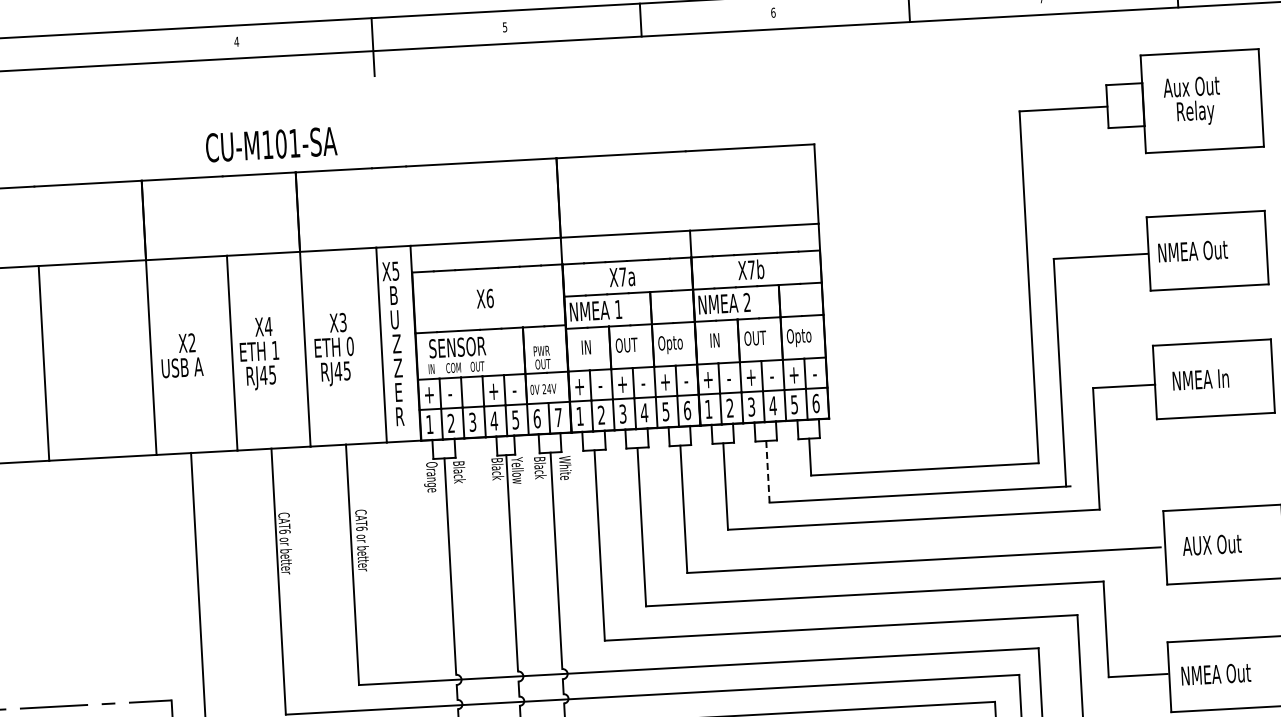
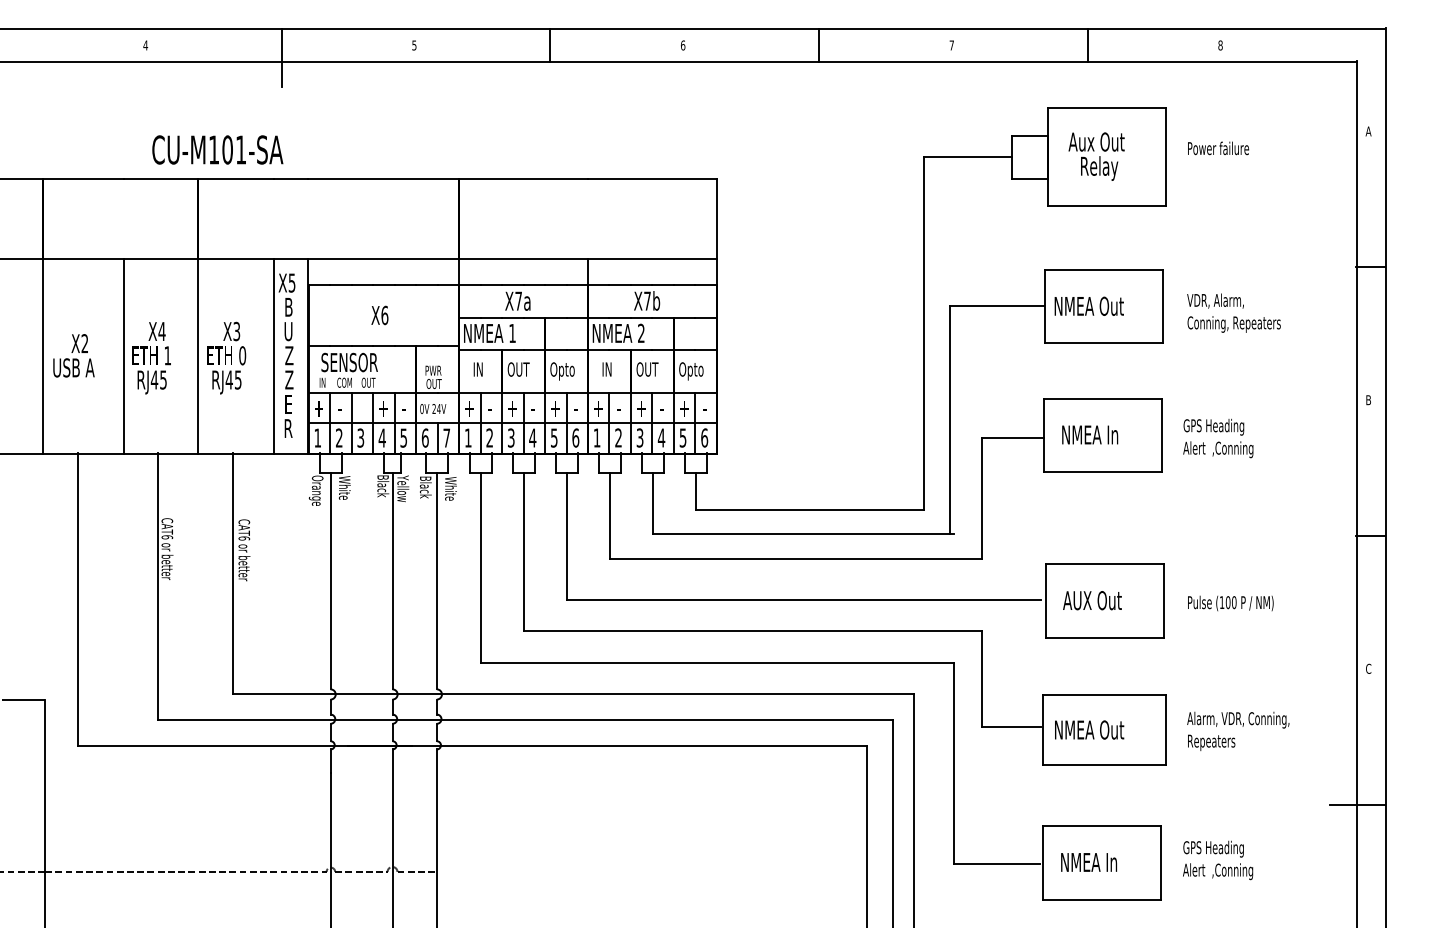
text: (271, 144) -> (217, 149), moved
line: (767, 471) -> (652, 503), dashed -> solid
text: (459, 472) -> (344, 487), Black -> White

